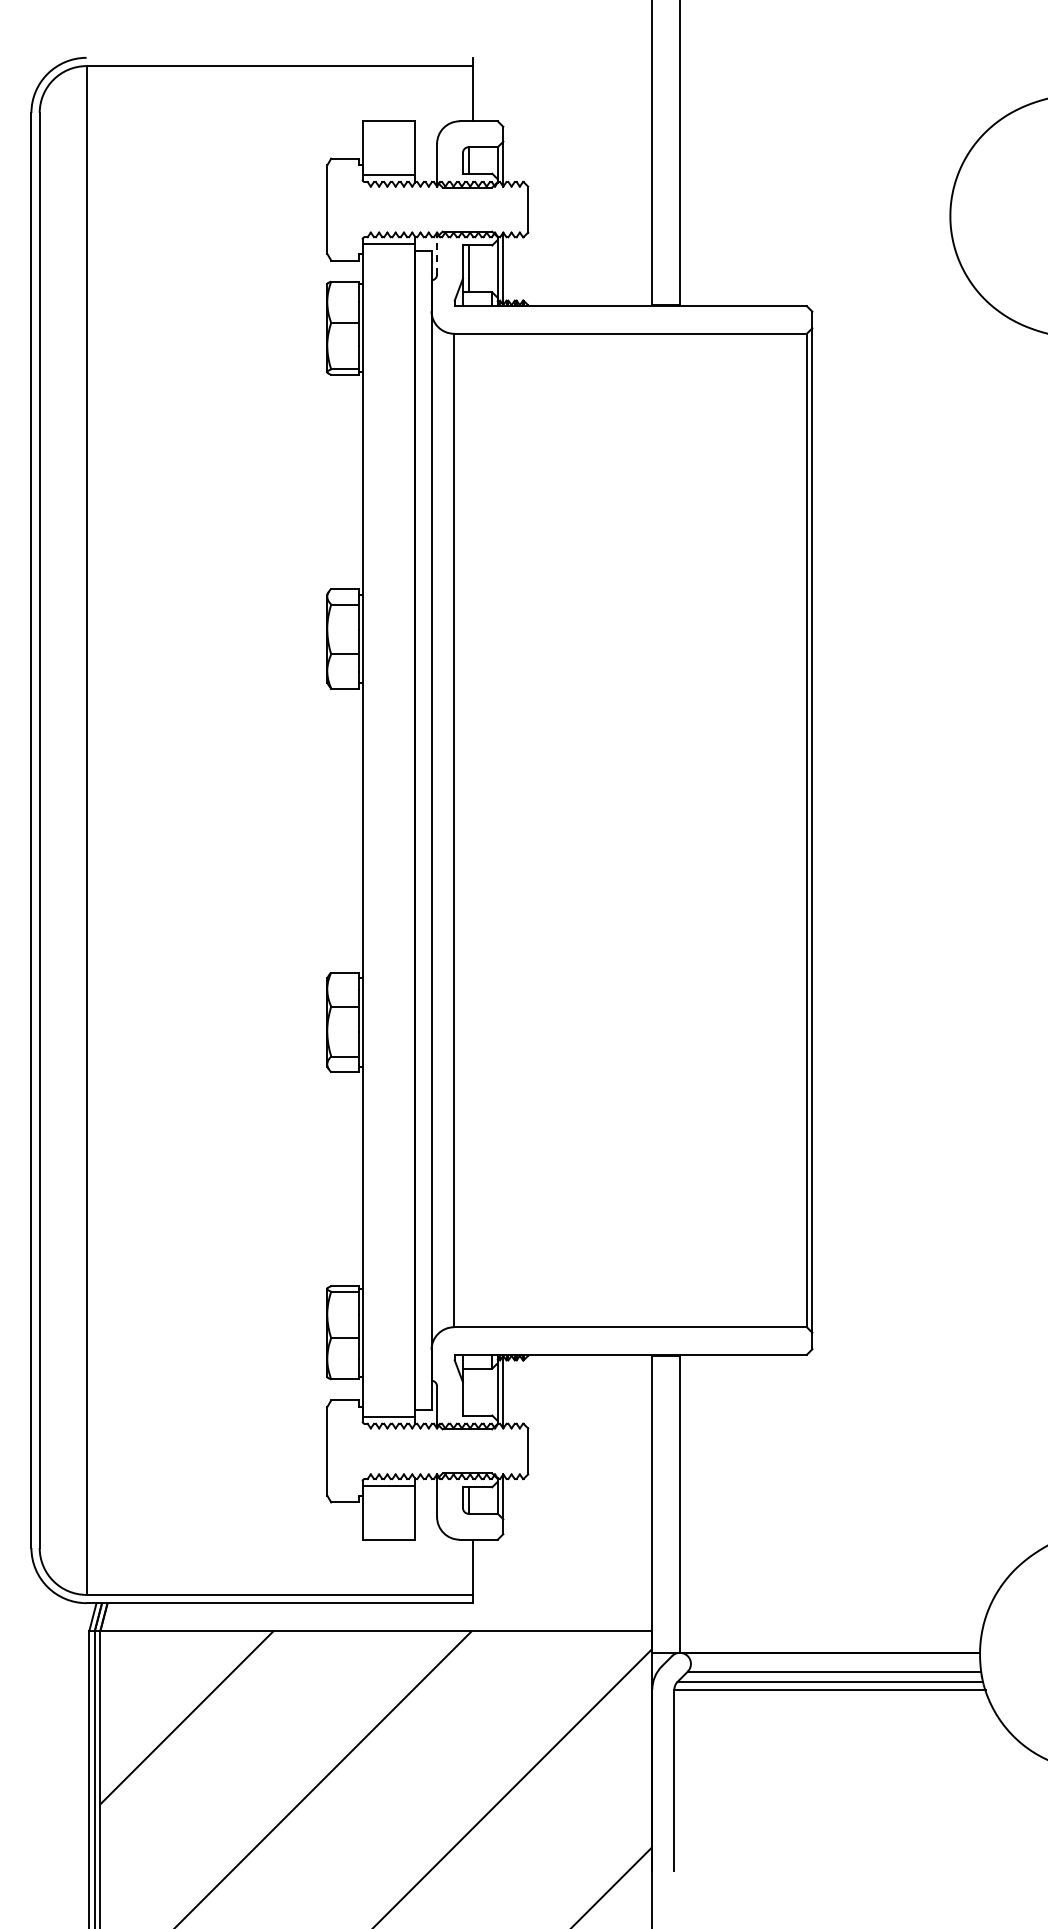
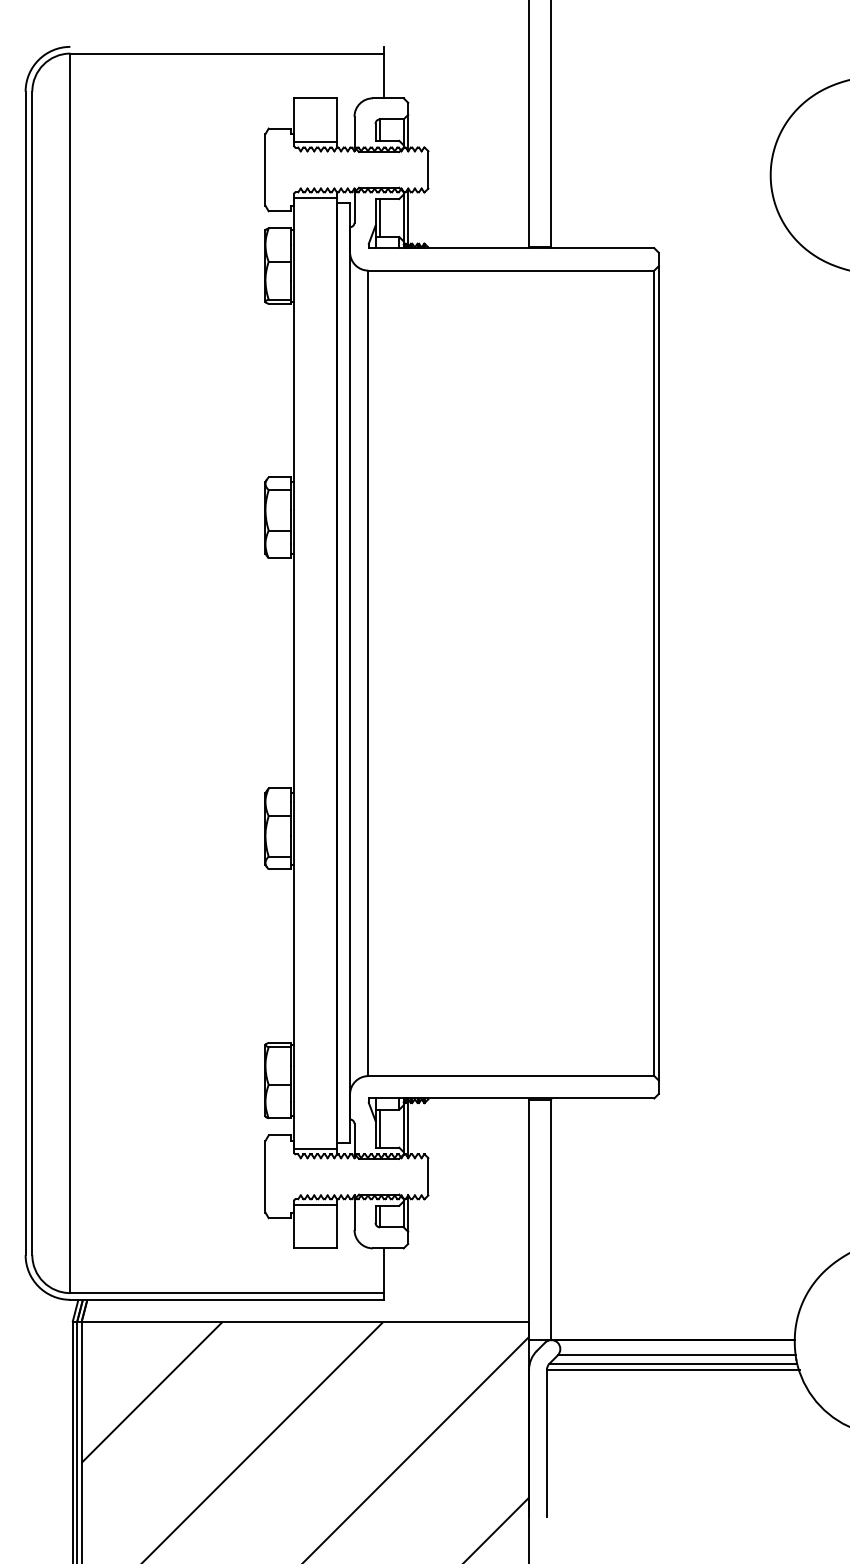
line: (437, 255) -> (354, 207), dashed -> solid
line: (468, 1391) -> (380, 1128), added

